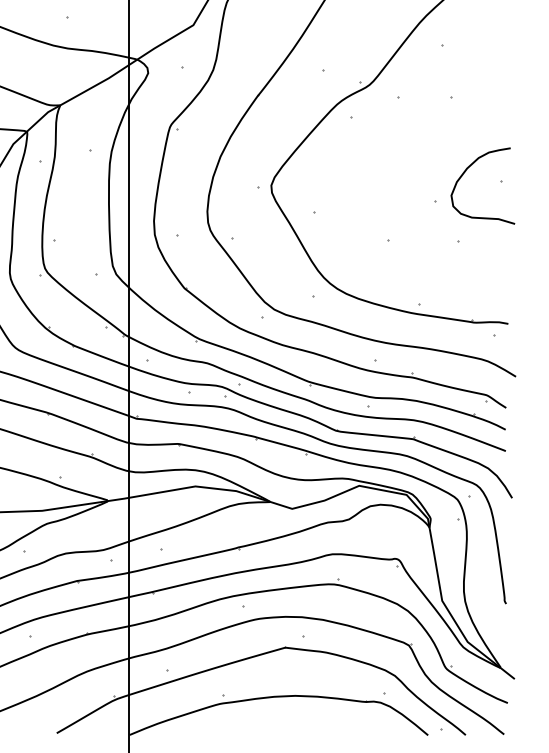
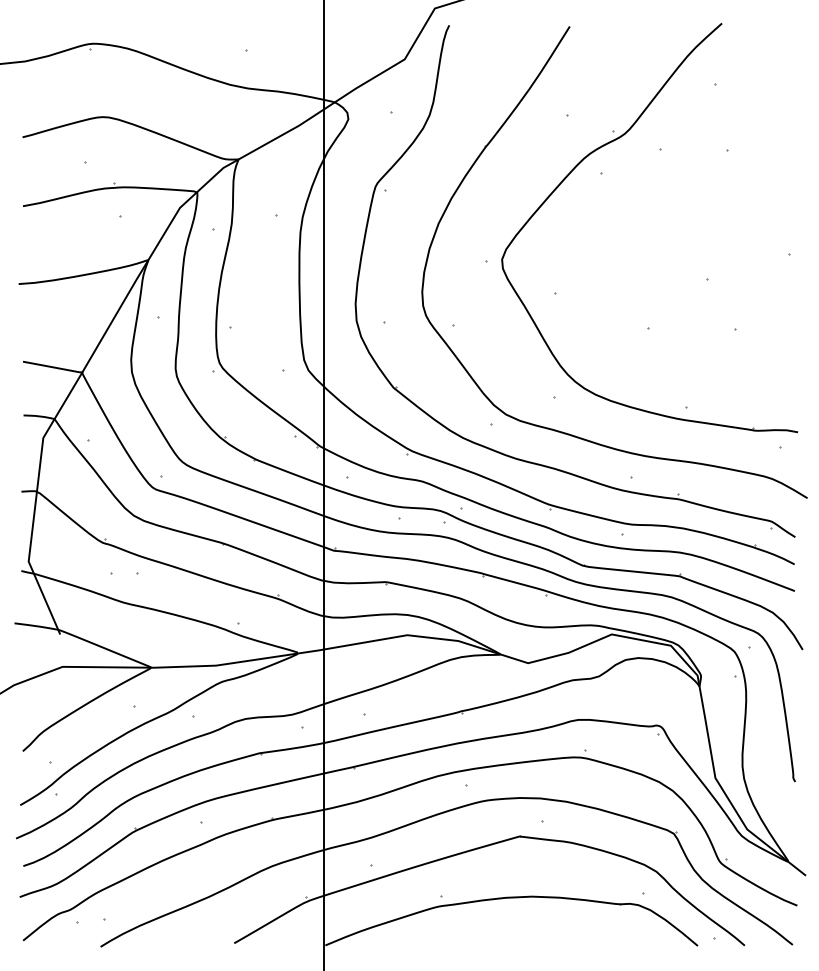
curve: (464, 173) -> (743, 244), removed

